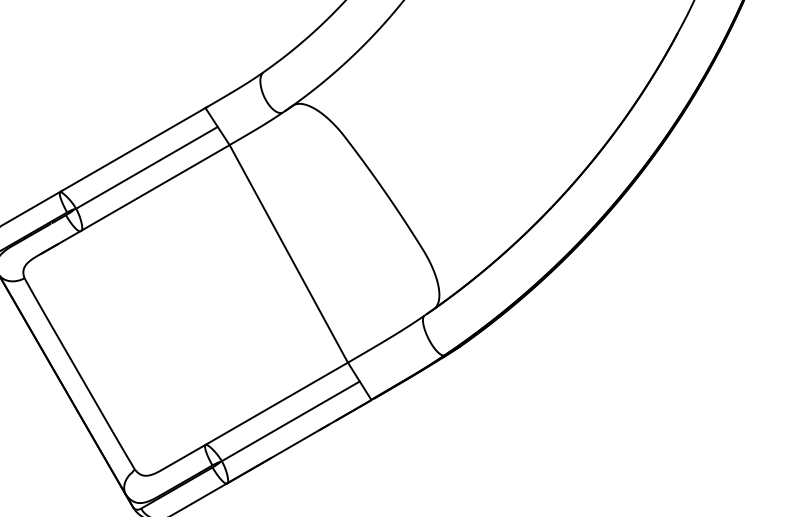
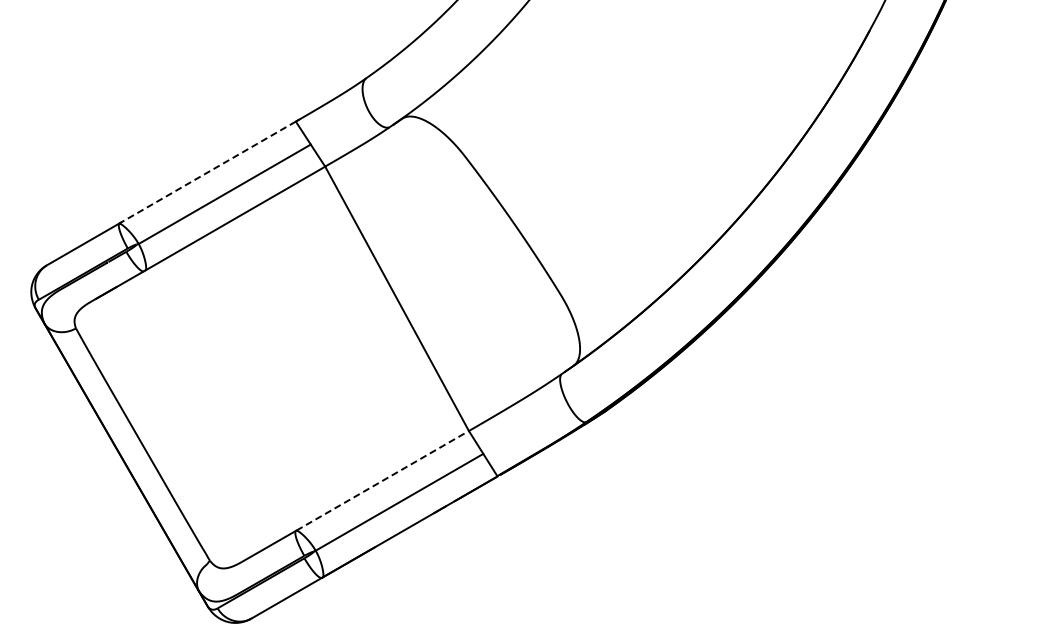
line: (133, 149) -> (208, 171), solid -> dashed
line: (276, 403) -> (382, 480), solid -> dashed

